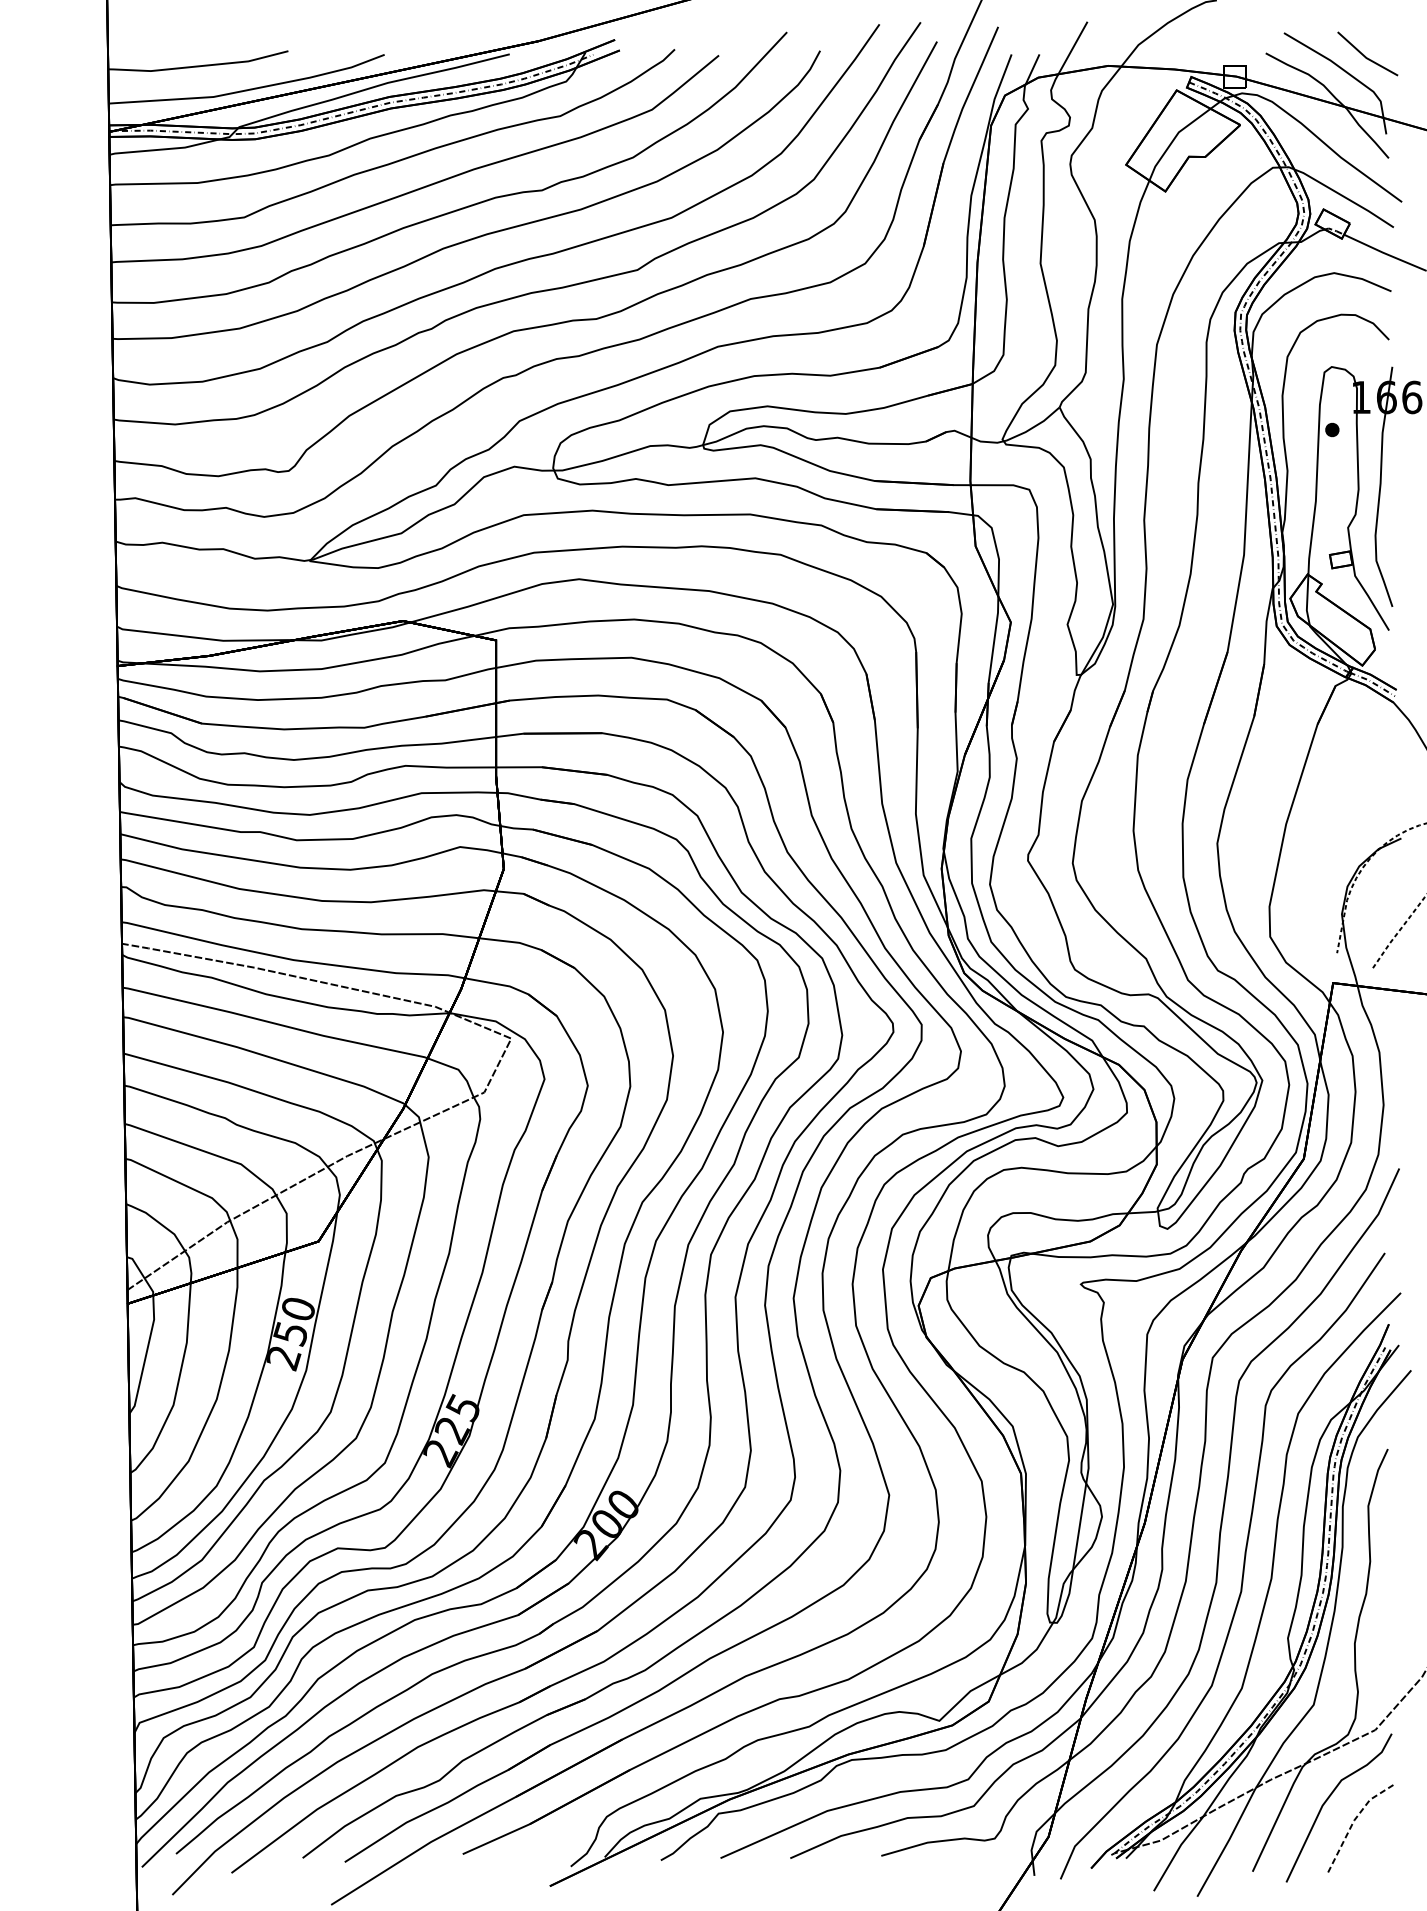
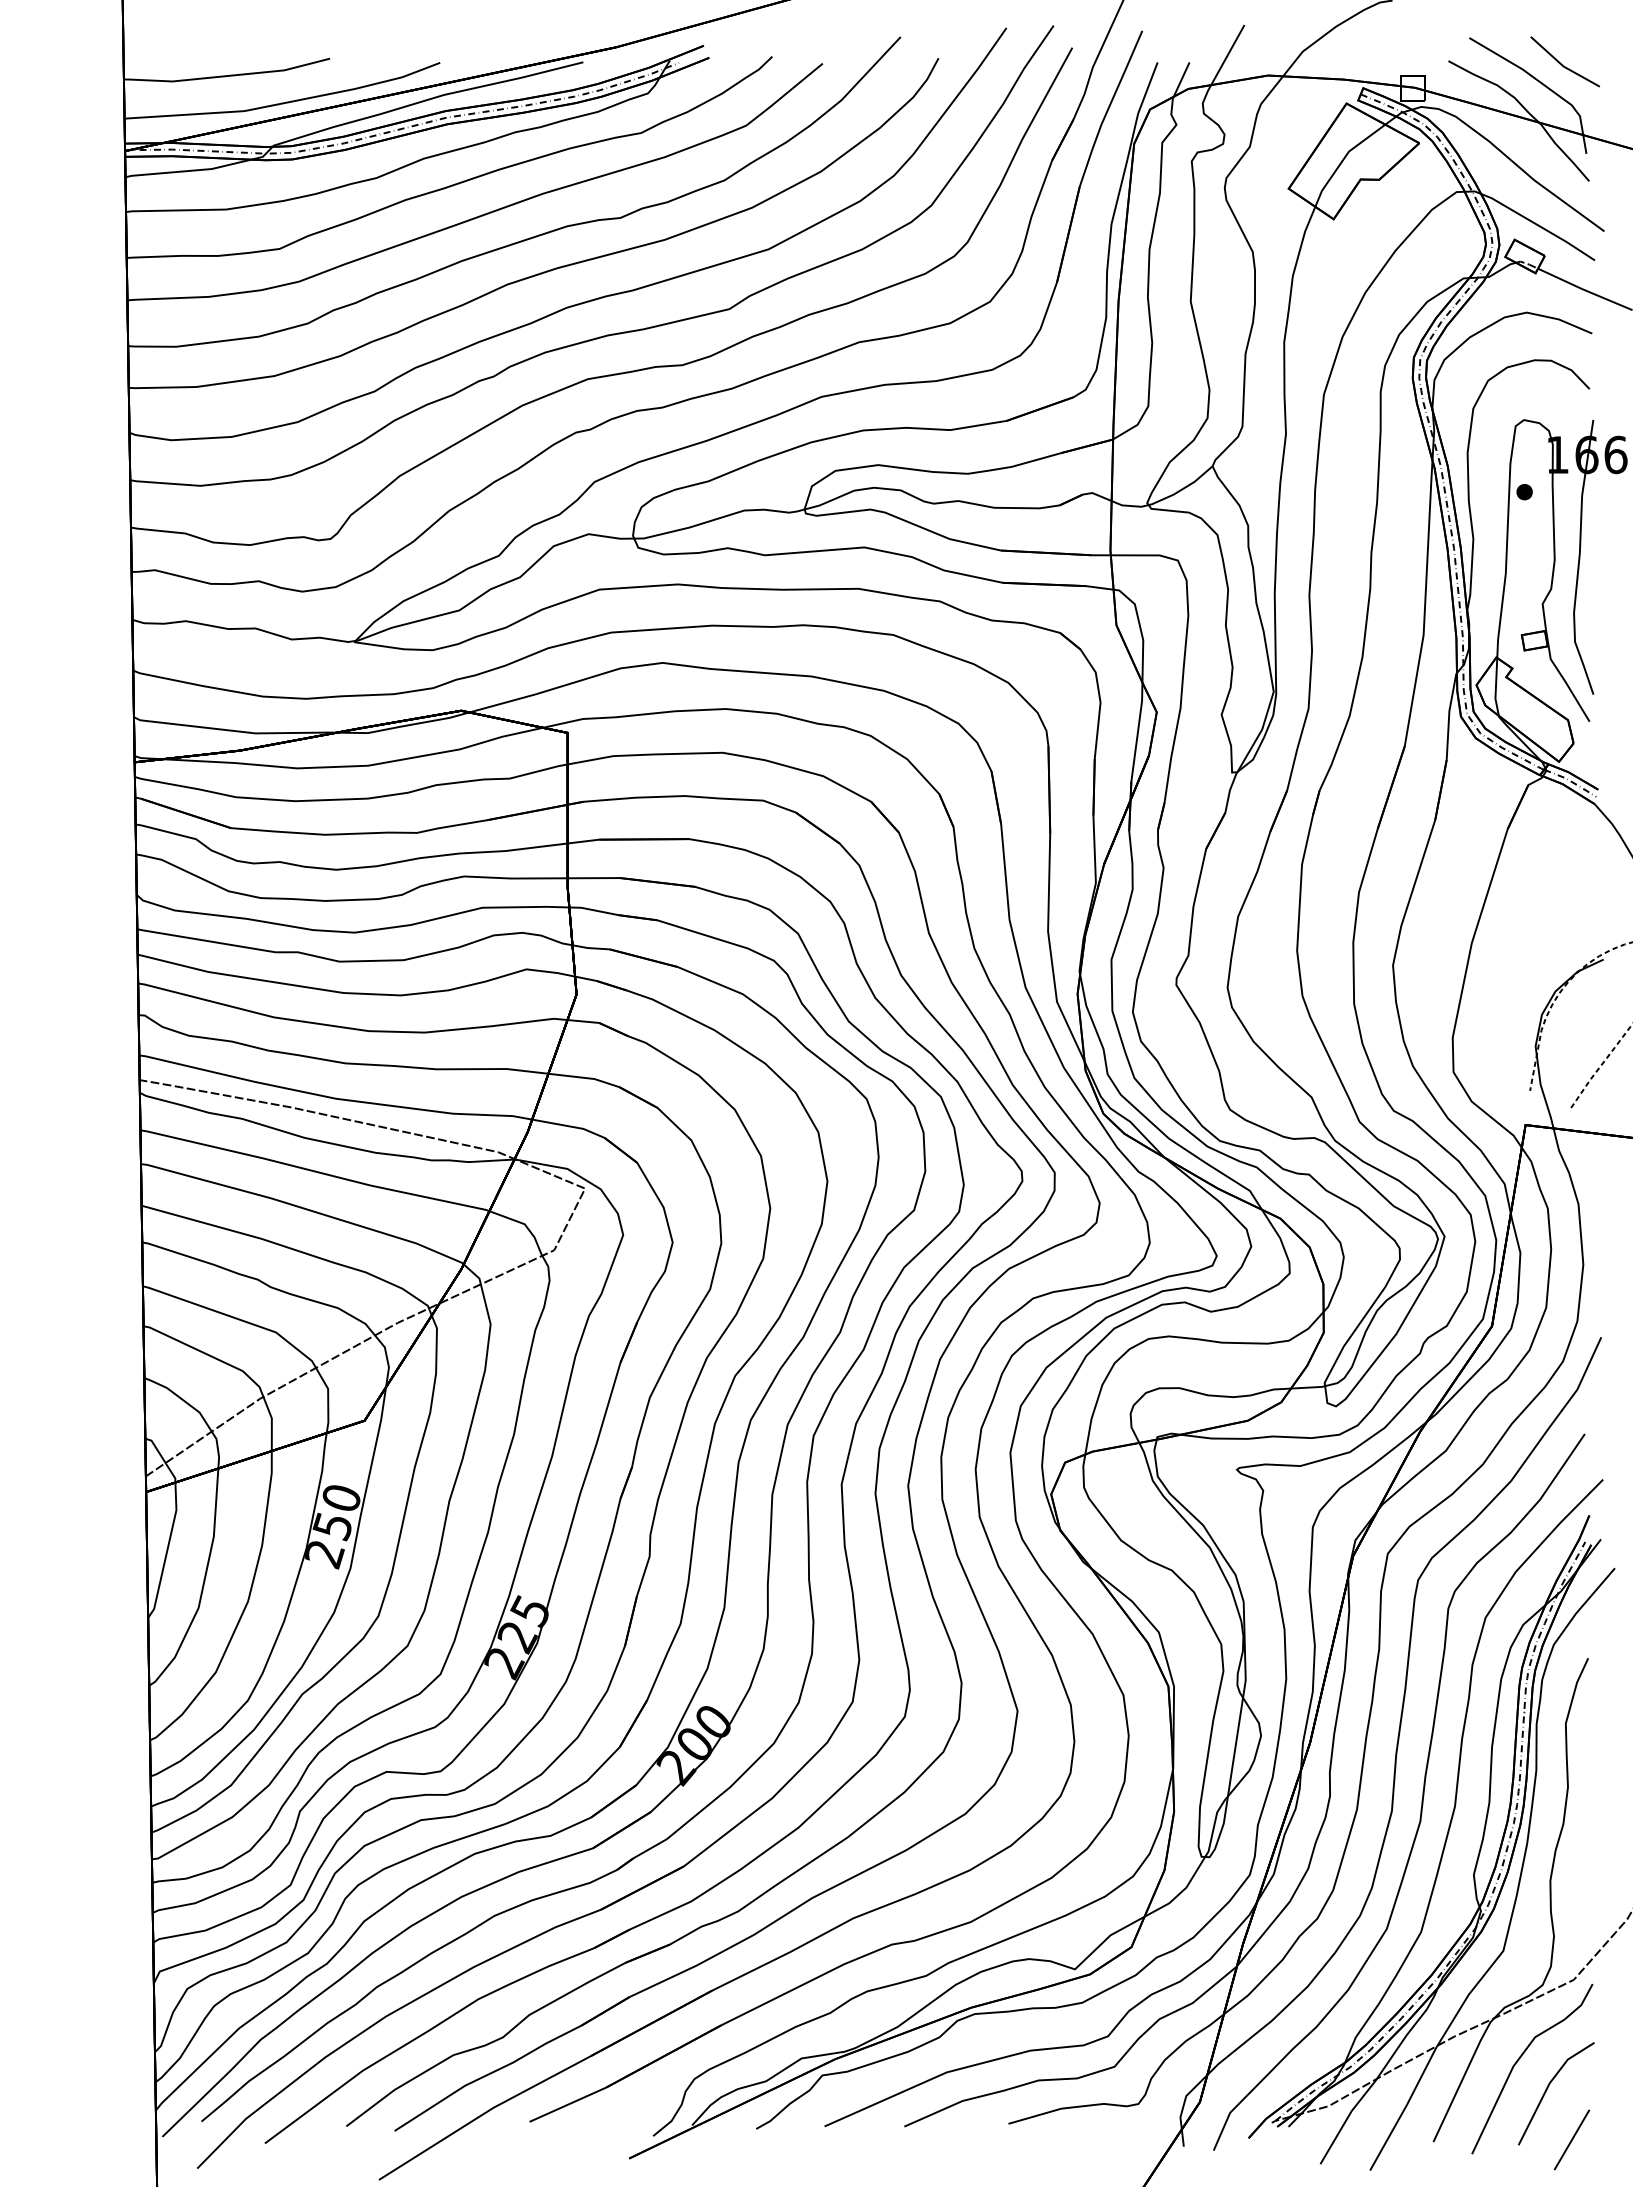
line: (1353, 1823) -> (1548, 2086), dashed -> solid
line: (1373, 1869) -> (1571, 2139), added

